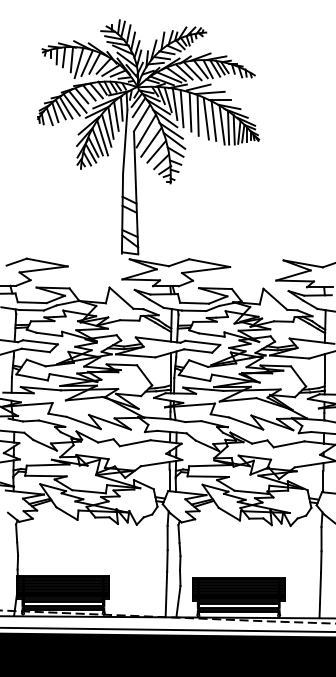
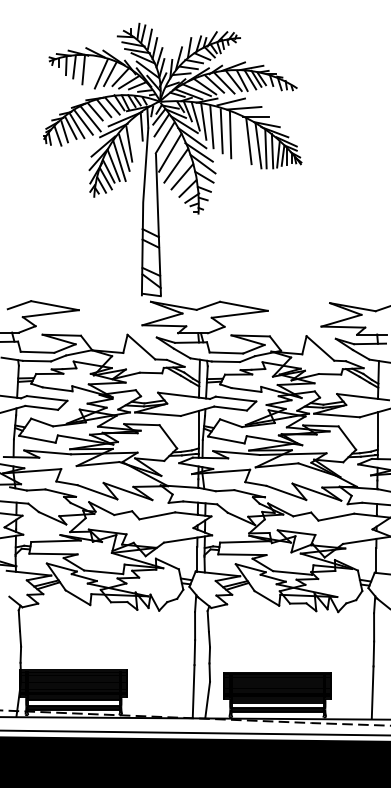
line: (78, 63) -> (91, 74), removed
line: (116, 116) -> (135, 135), removed
line: (205, 118) -> (239, 138), removed

